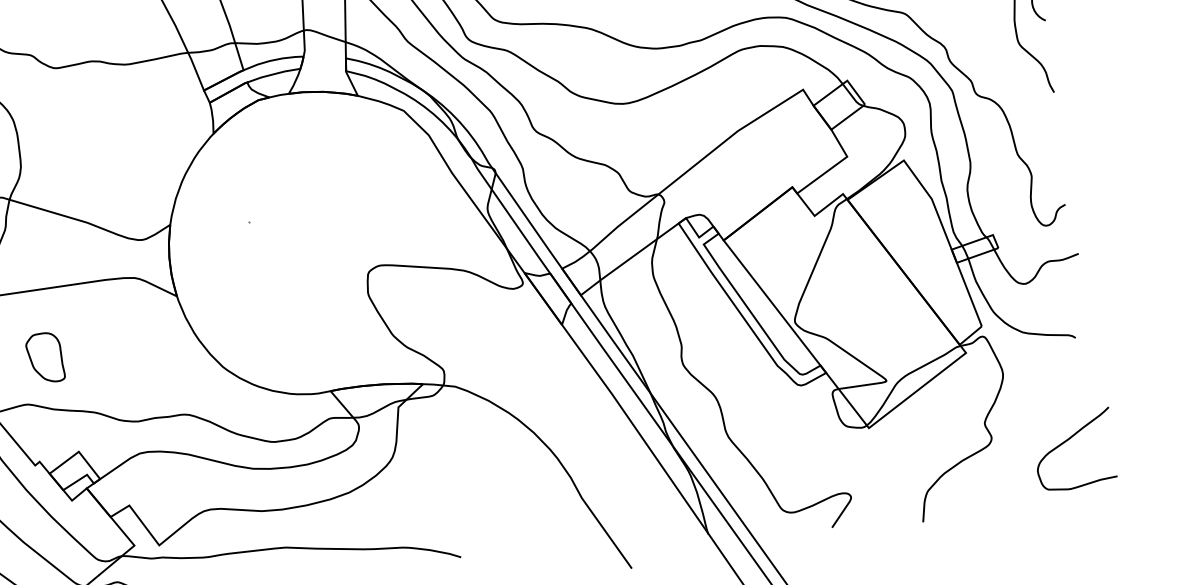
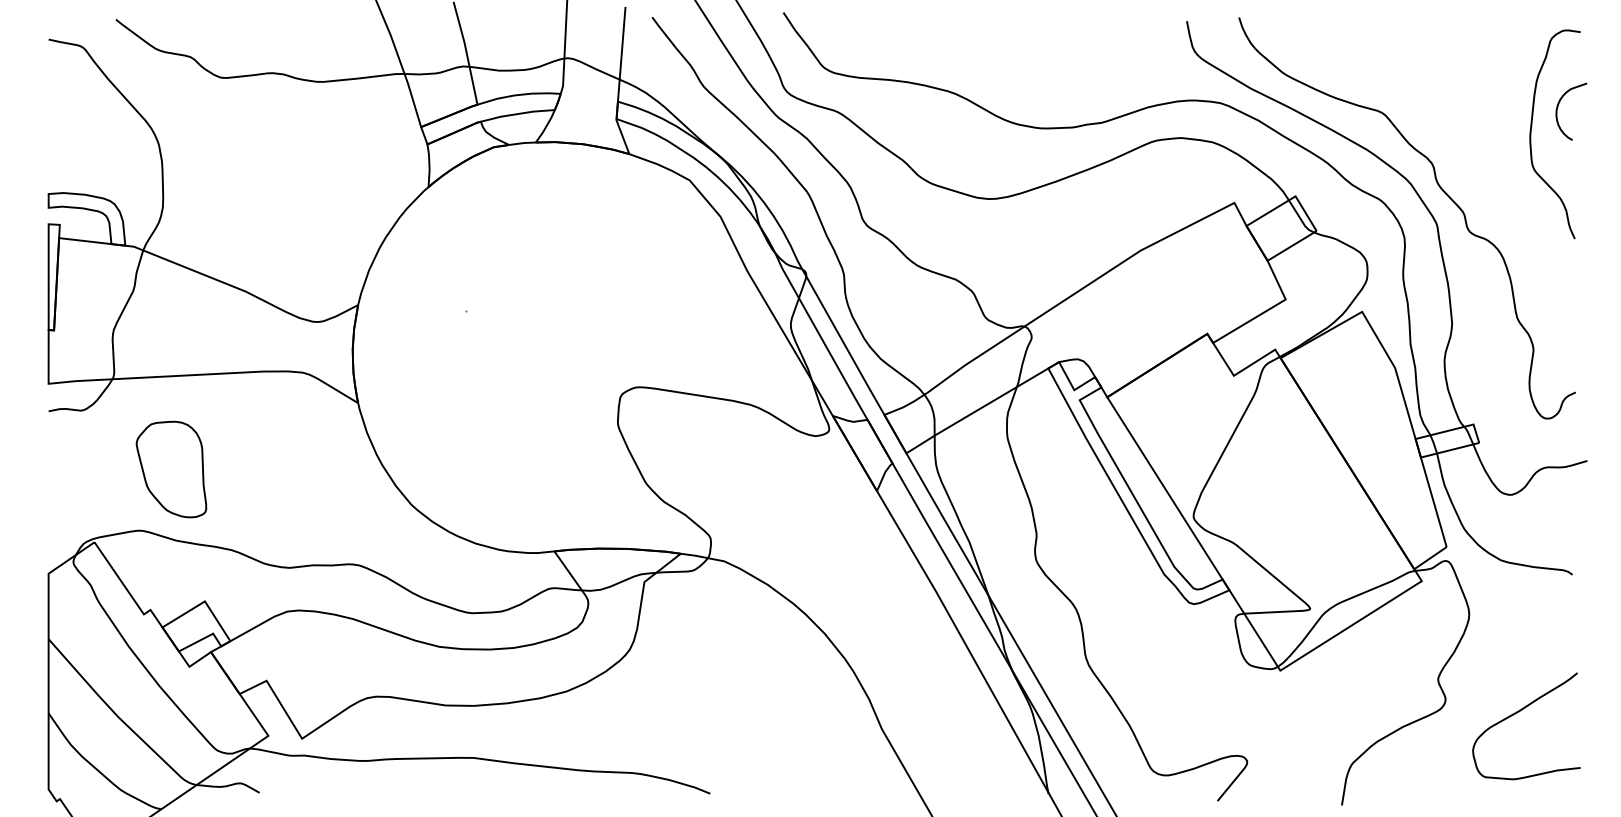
part: (45, 357) -> (171, 469), size x1.43
curve: (1069, 440) -> (1519, 712), moved

